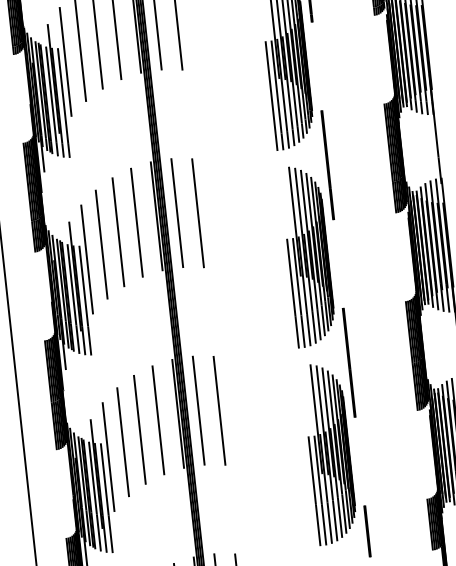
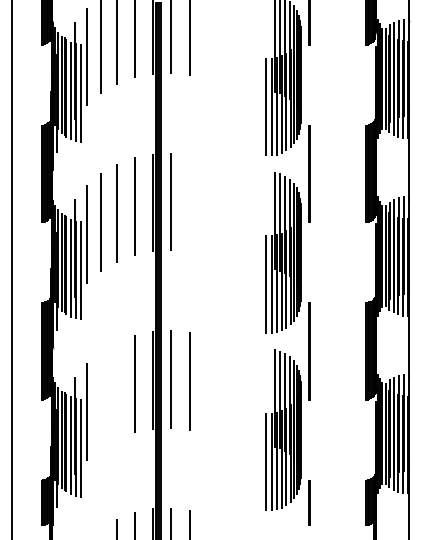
line: (197, 212) -> (189, 203), removed
line: (139, 429) -> (116, 390), removed
line: (123, 441) -> (101, 399), removed

